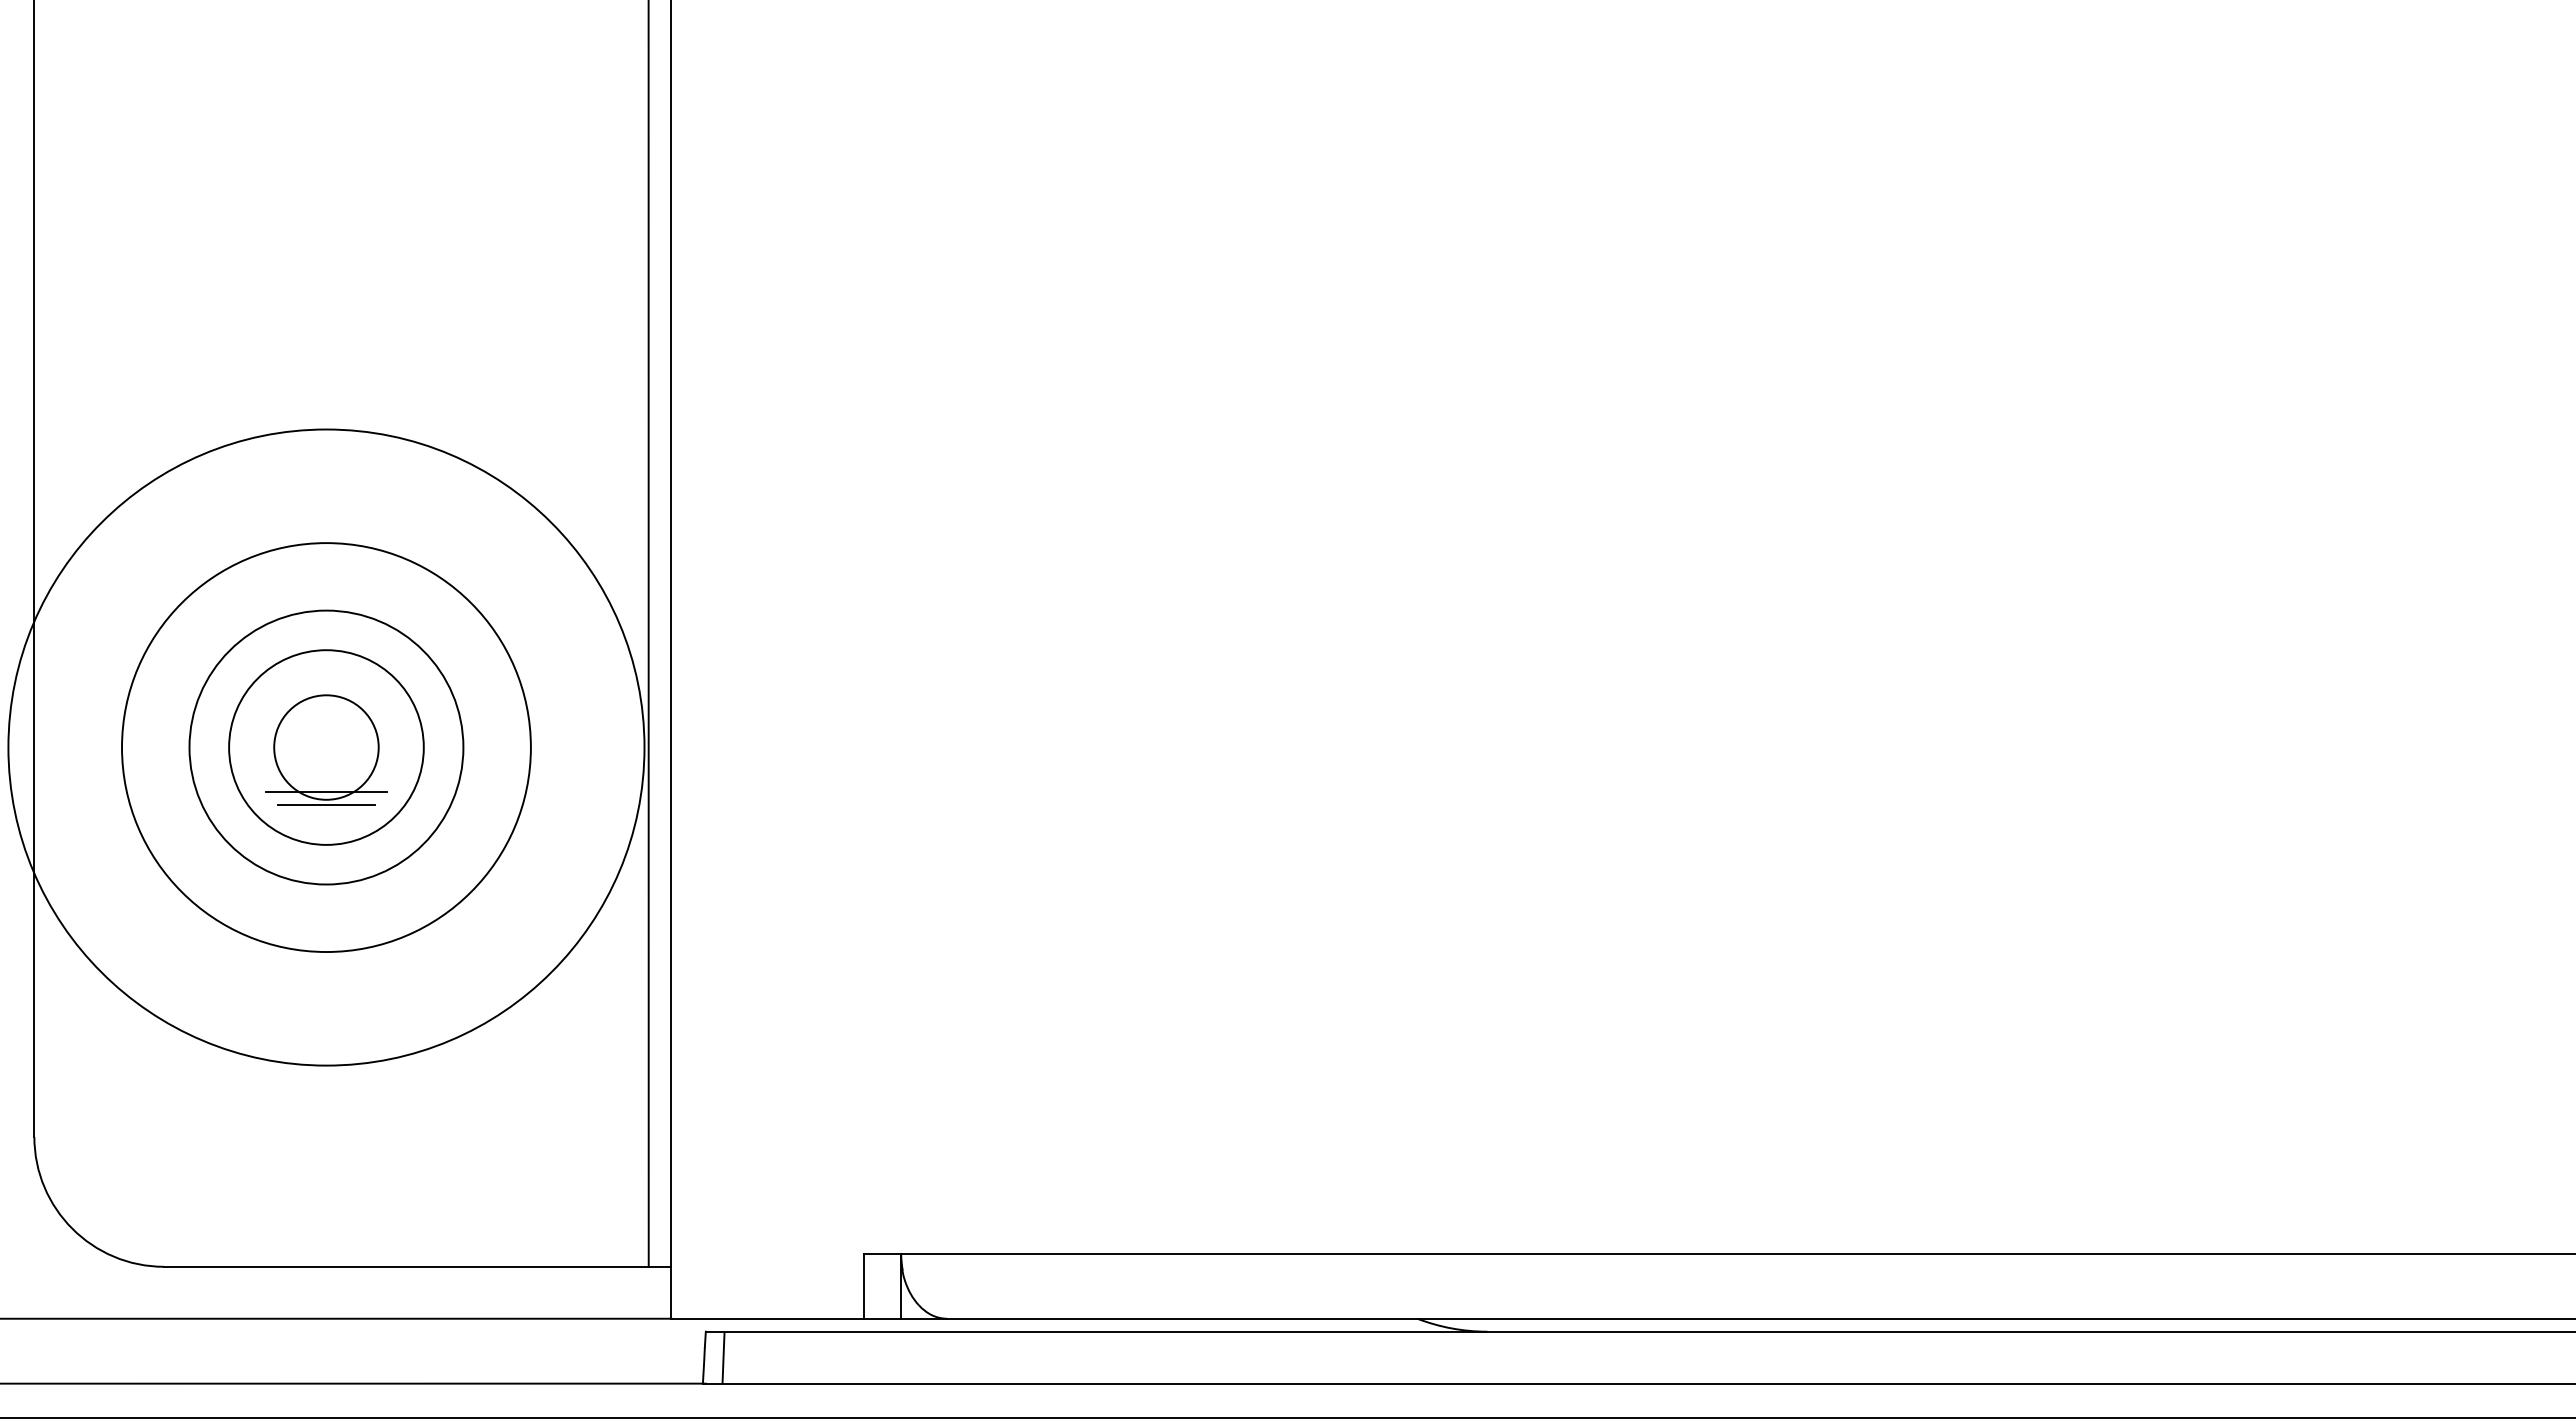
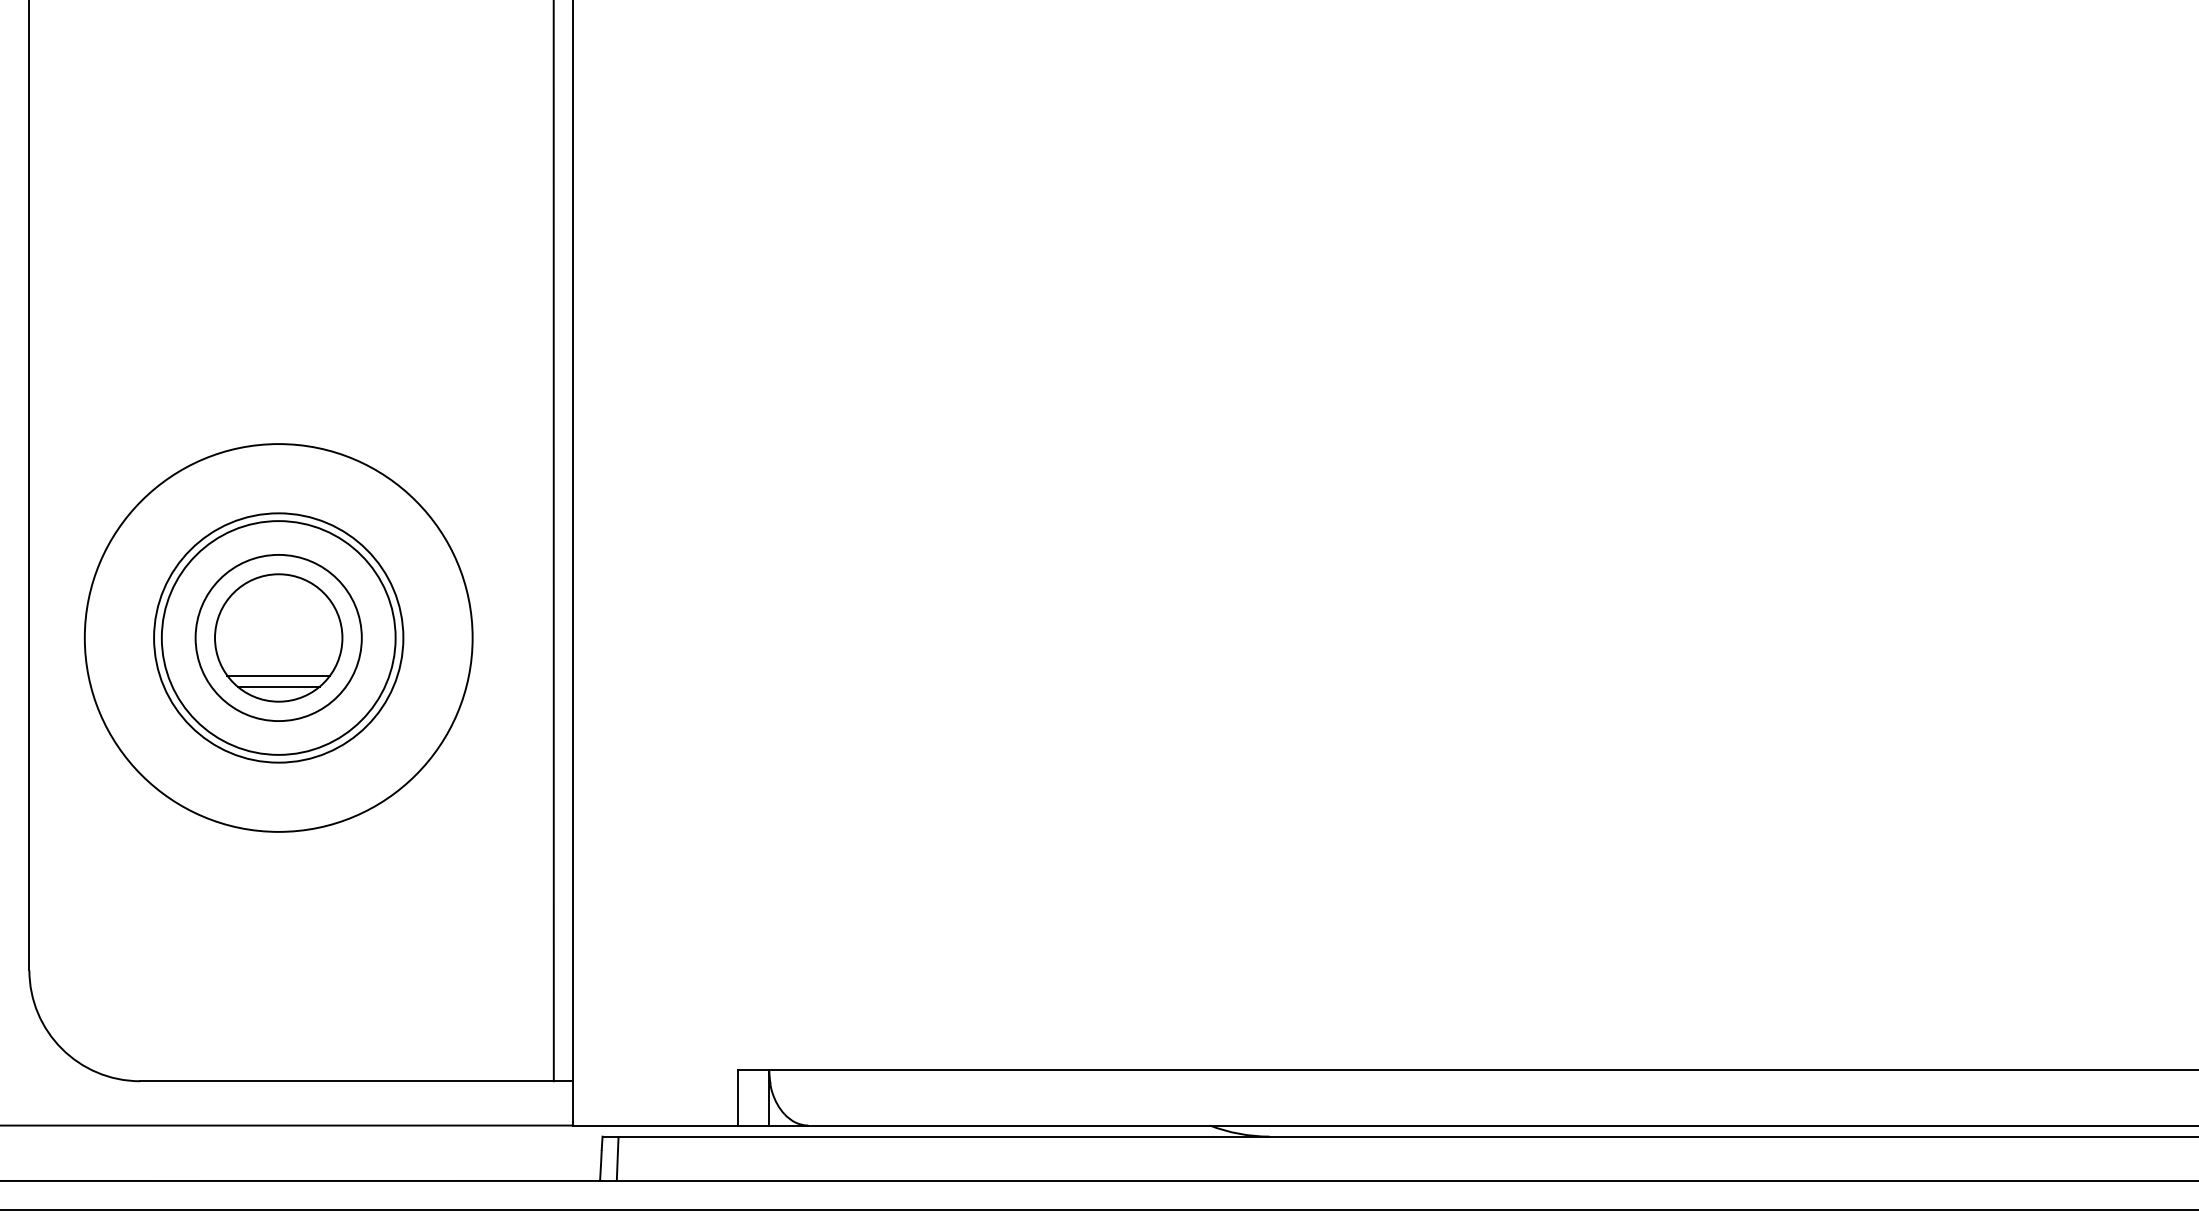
circle: (326, 747) -> (278, 637), size x0.71
circle: (326, 747) -> (278, 637), size x0.71
circle: (326, 747) -> (278, 637), size x1.43

